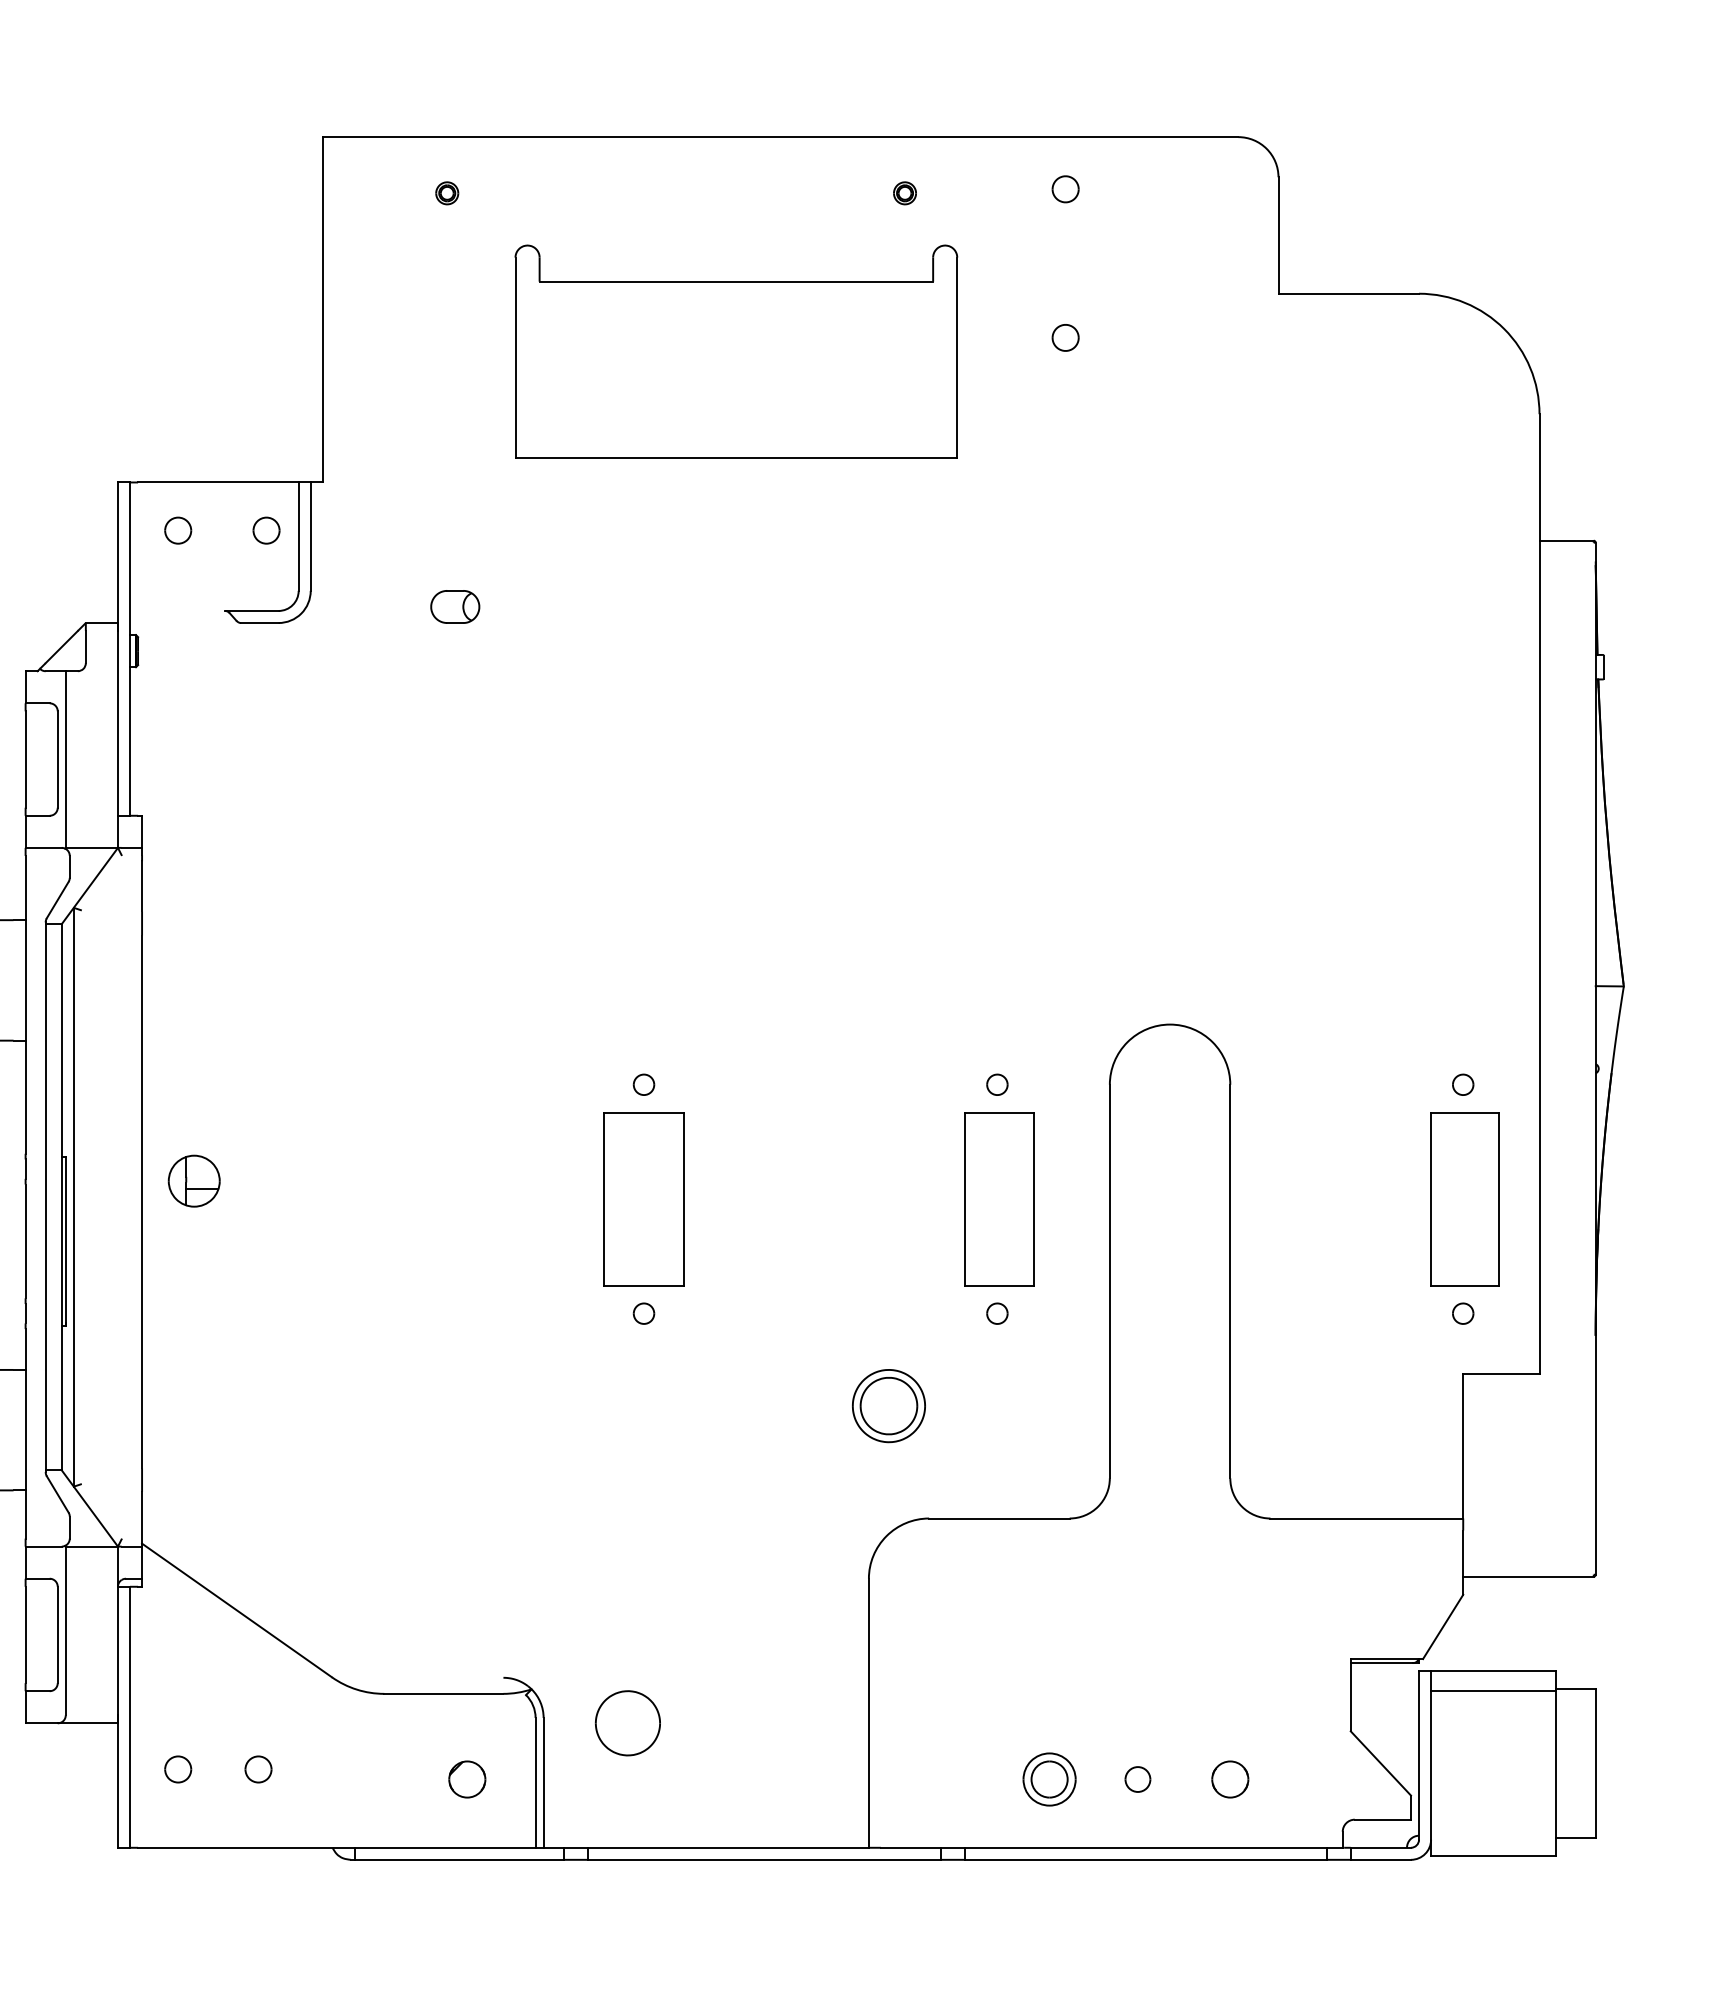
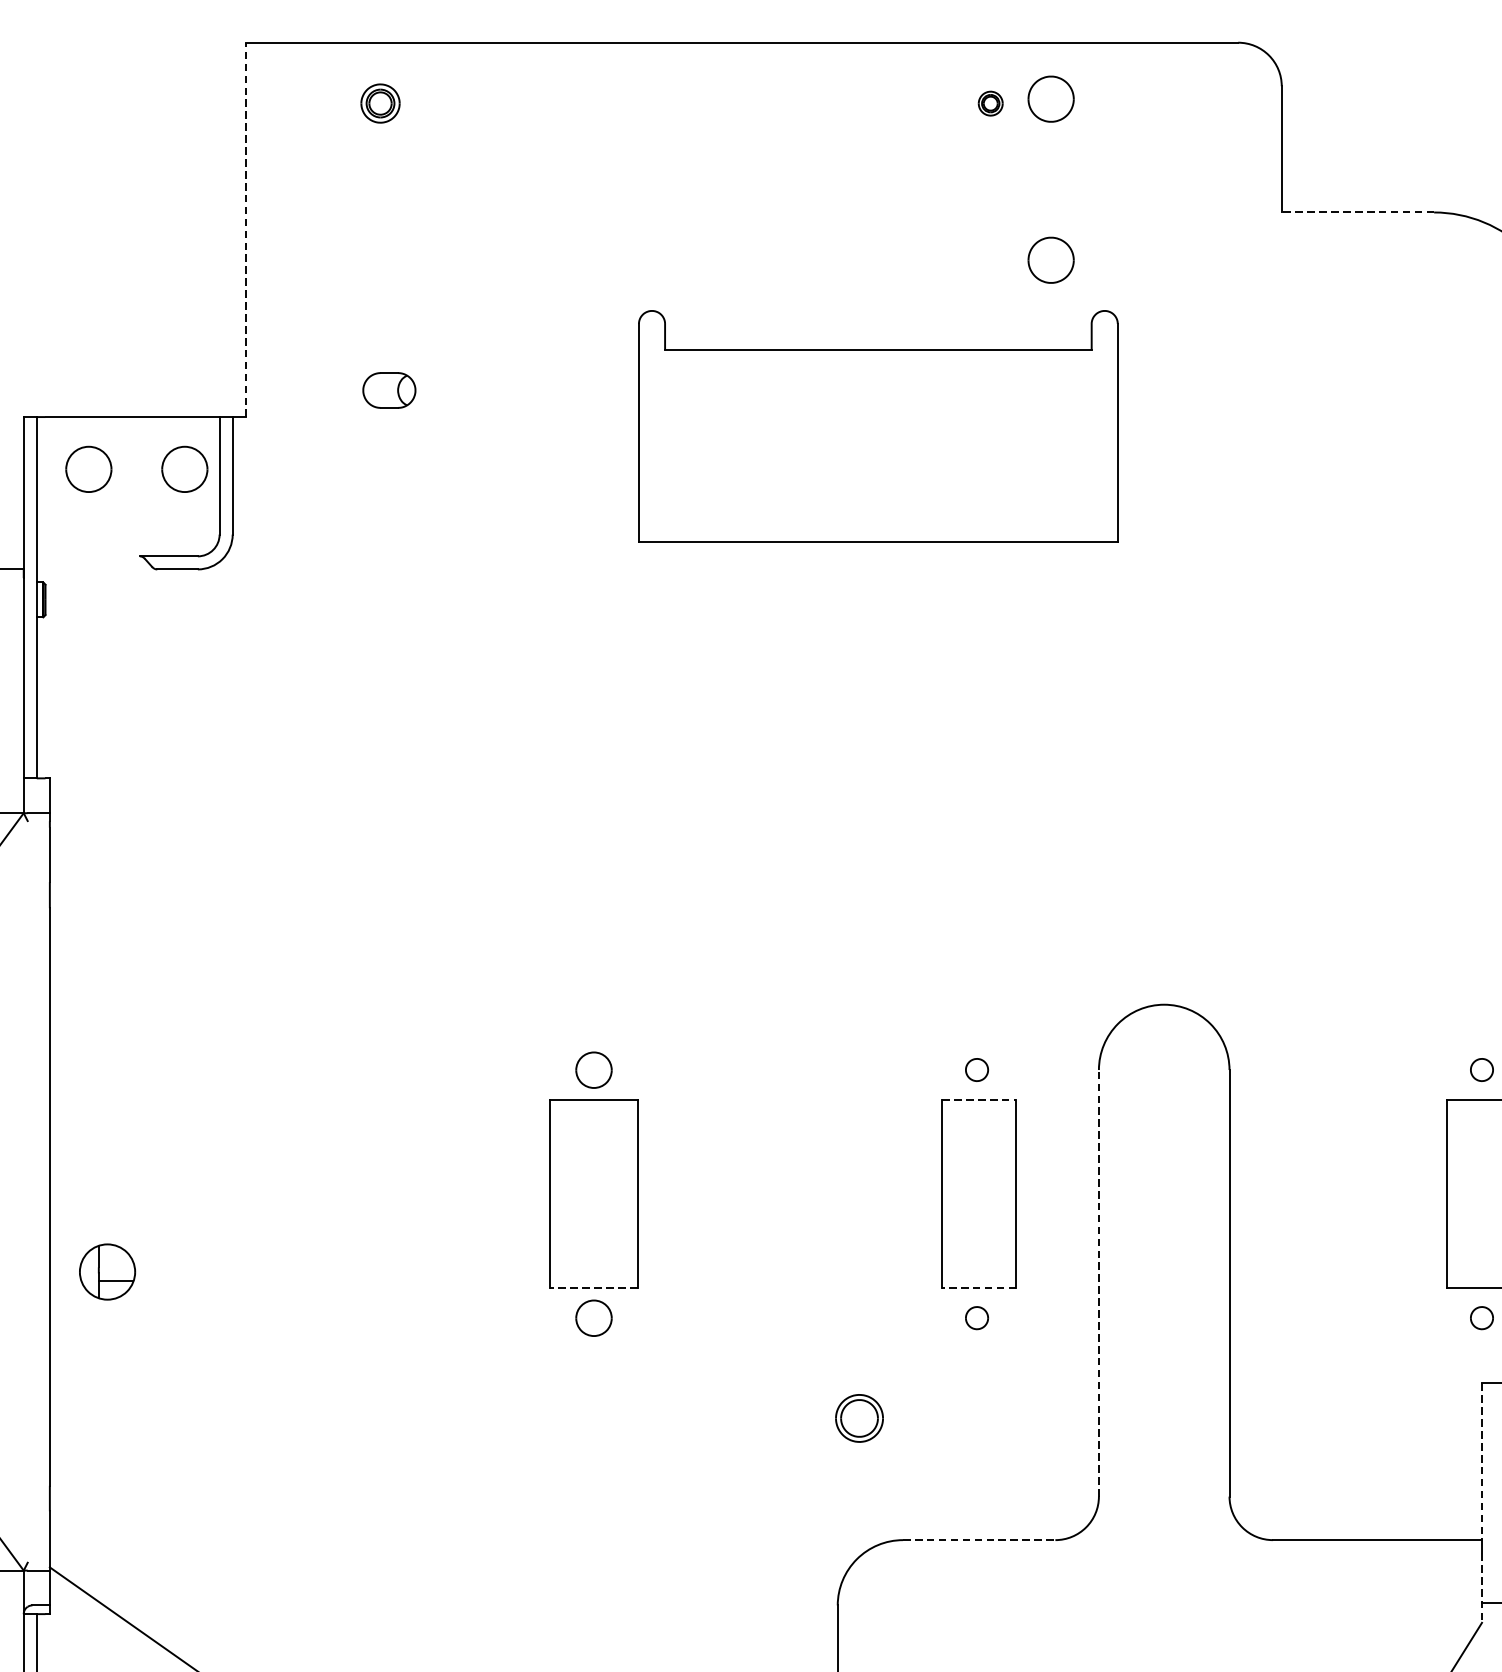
part: (1065, 189) -> (1050, 99), size x1.6
part: (447, 193) -> (380, 103), size x1.6
part: (904, 193) -> (990, 103), moved
line: (1348, 293) -> (1357, 212), solid -> dashed
line: (322, 309) -> (245, 229), solid -> dashed
part: (1065, 337) -> (1050, 259), size x1.6
part: (736, 351) -> (878, 425), moved
part: (178, 530) -> (89, 469), size x1.6
part: (266, 530) -> (184, 469), size x1.6
part: (455, 606) -> (389, 389), moved
part: (643, 1084) -> (593, 1069), size x1.6
line: (999, 1112) -> (979, 1100), solid -> dashed
part: (193, 1180) -> (106, 1271), moved
line: (1109, 1281) -> (1098, 1283), solid -> dashed
line: (643, 1285) -> (593, 1287), solid -> dashed
line: (998, 1285) -> (978, 1287), solid -> dashed
part: (643, 1313) -> (593, 1317), size x1.6
part: (888, 1406) -> (858, 1418), size x0.6
line: (1463, 1446) -> (1482, 1462), solid -> dashed
line: (999, 1518) -> (979, 1540), solid -> dashed
line: (1463, 1563) -> (1482, 1588), solid -> dashed

